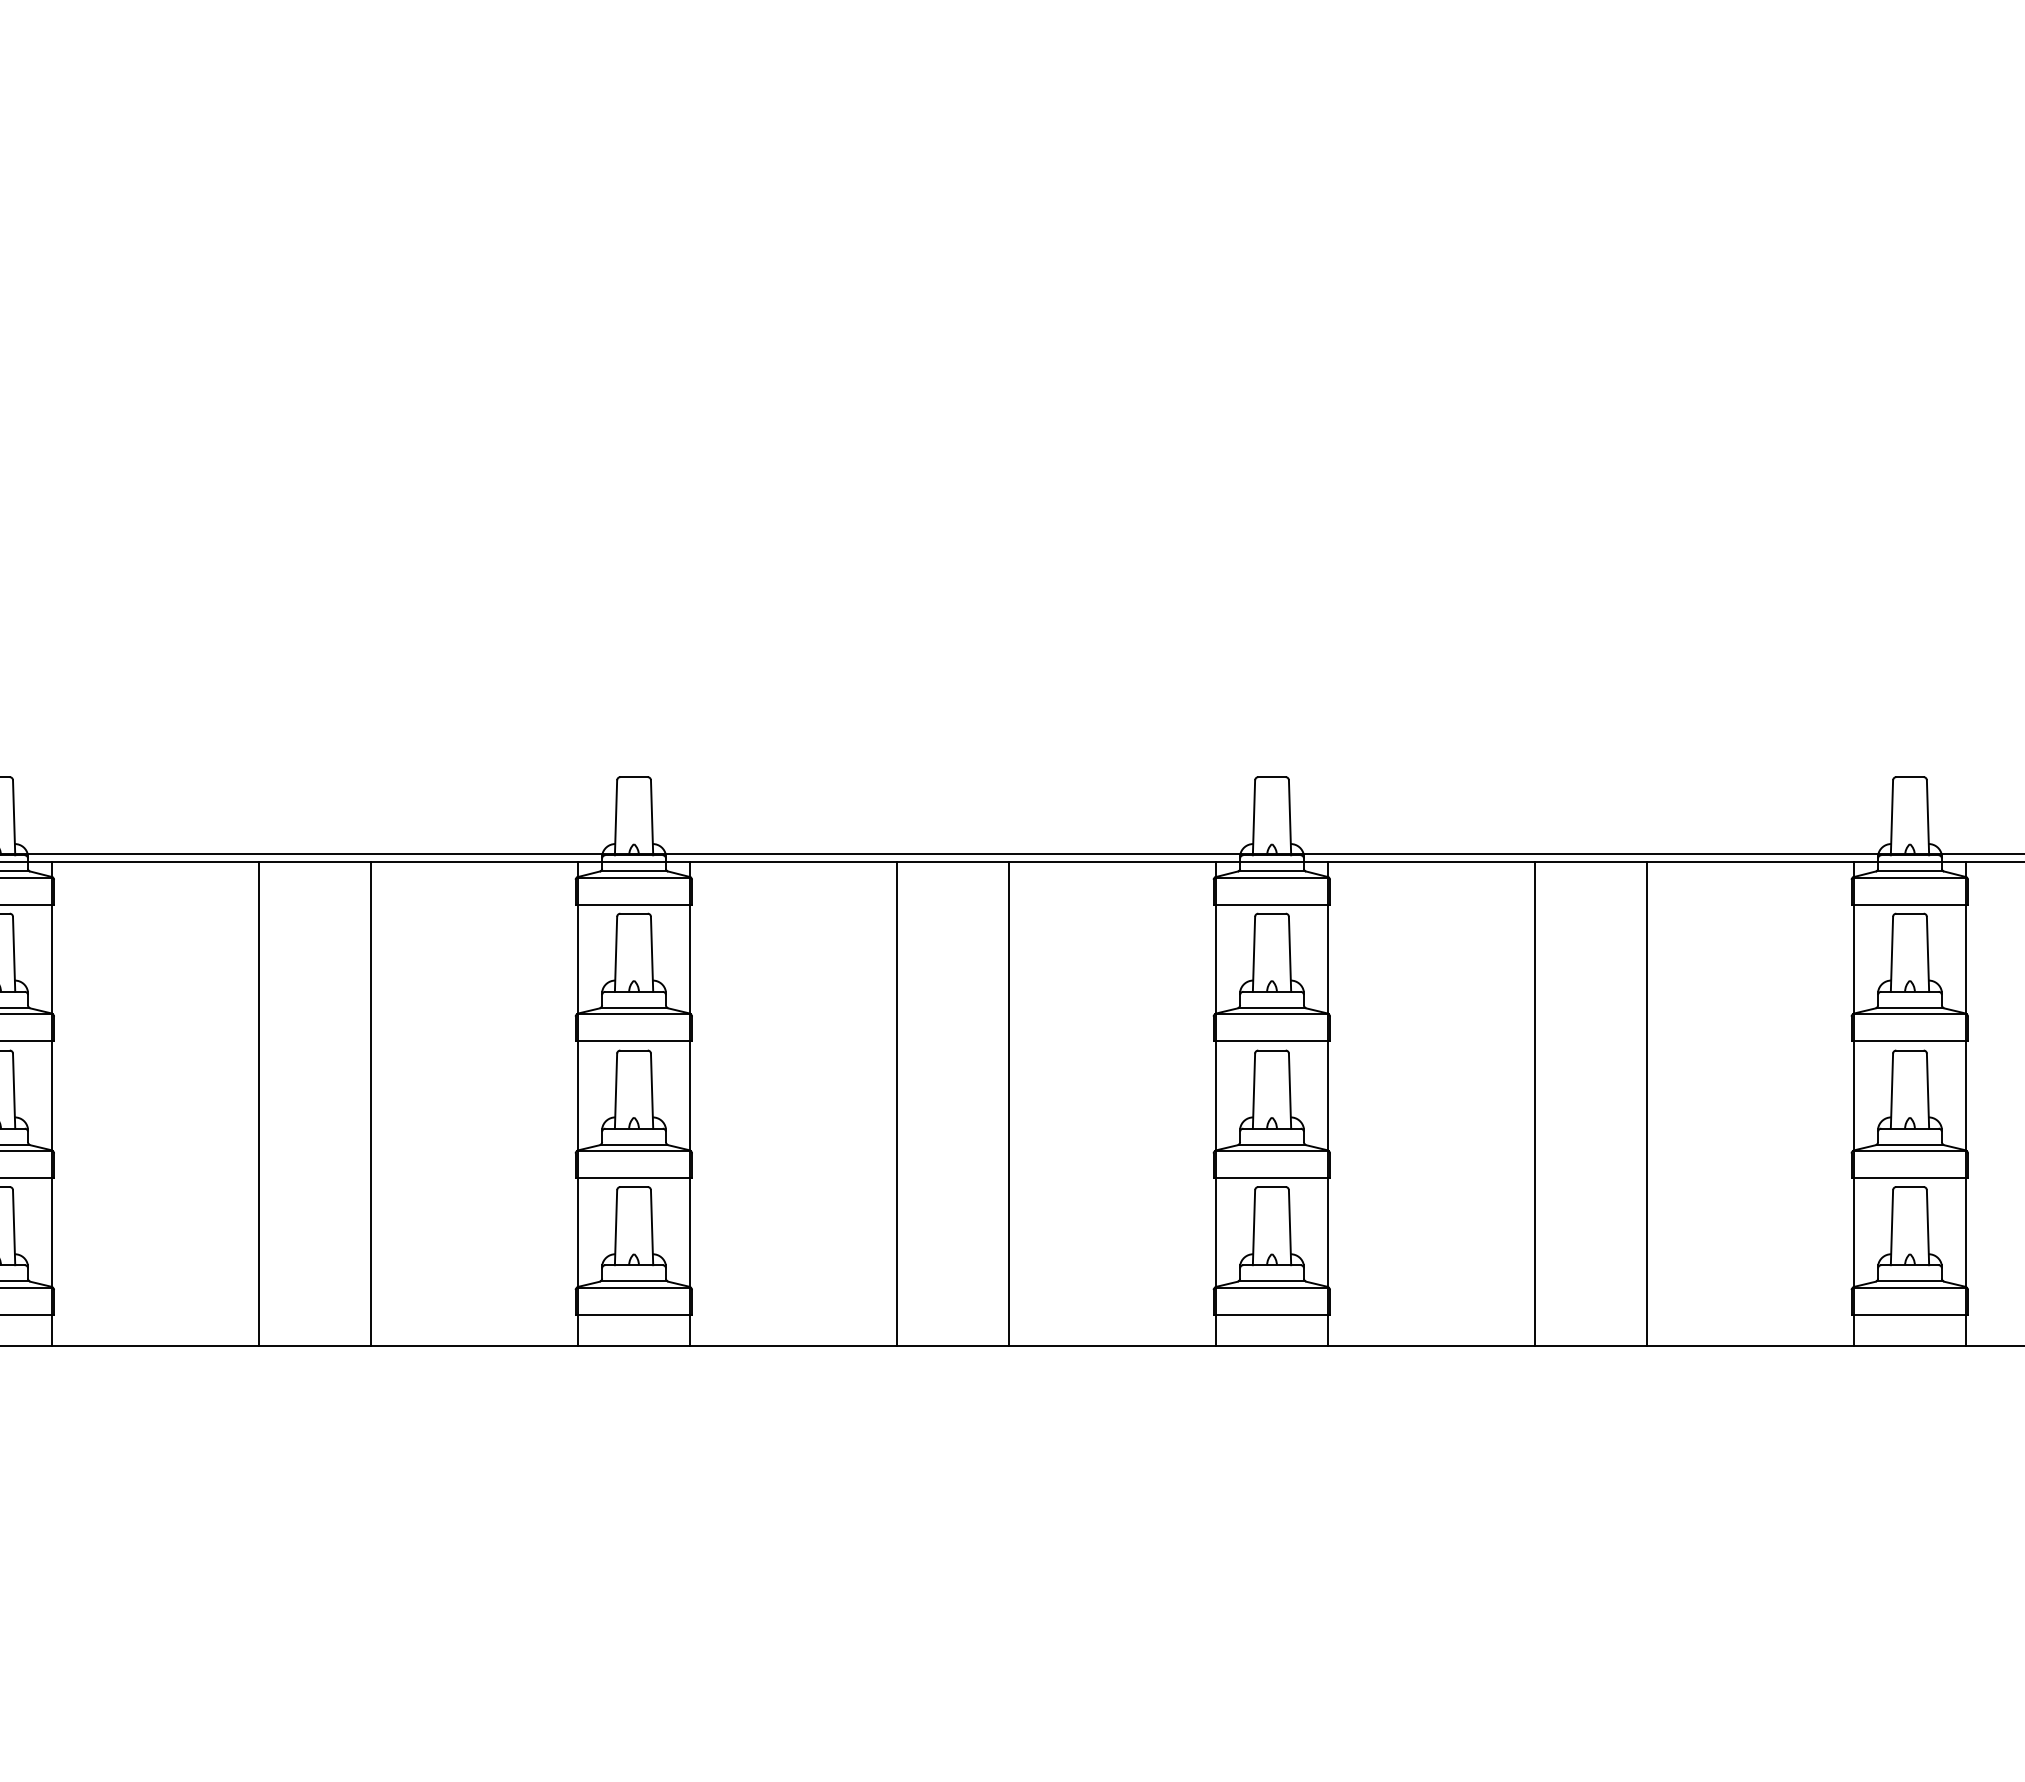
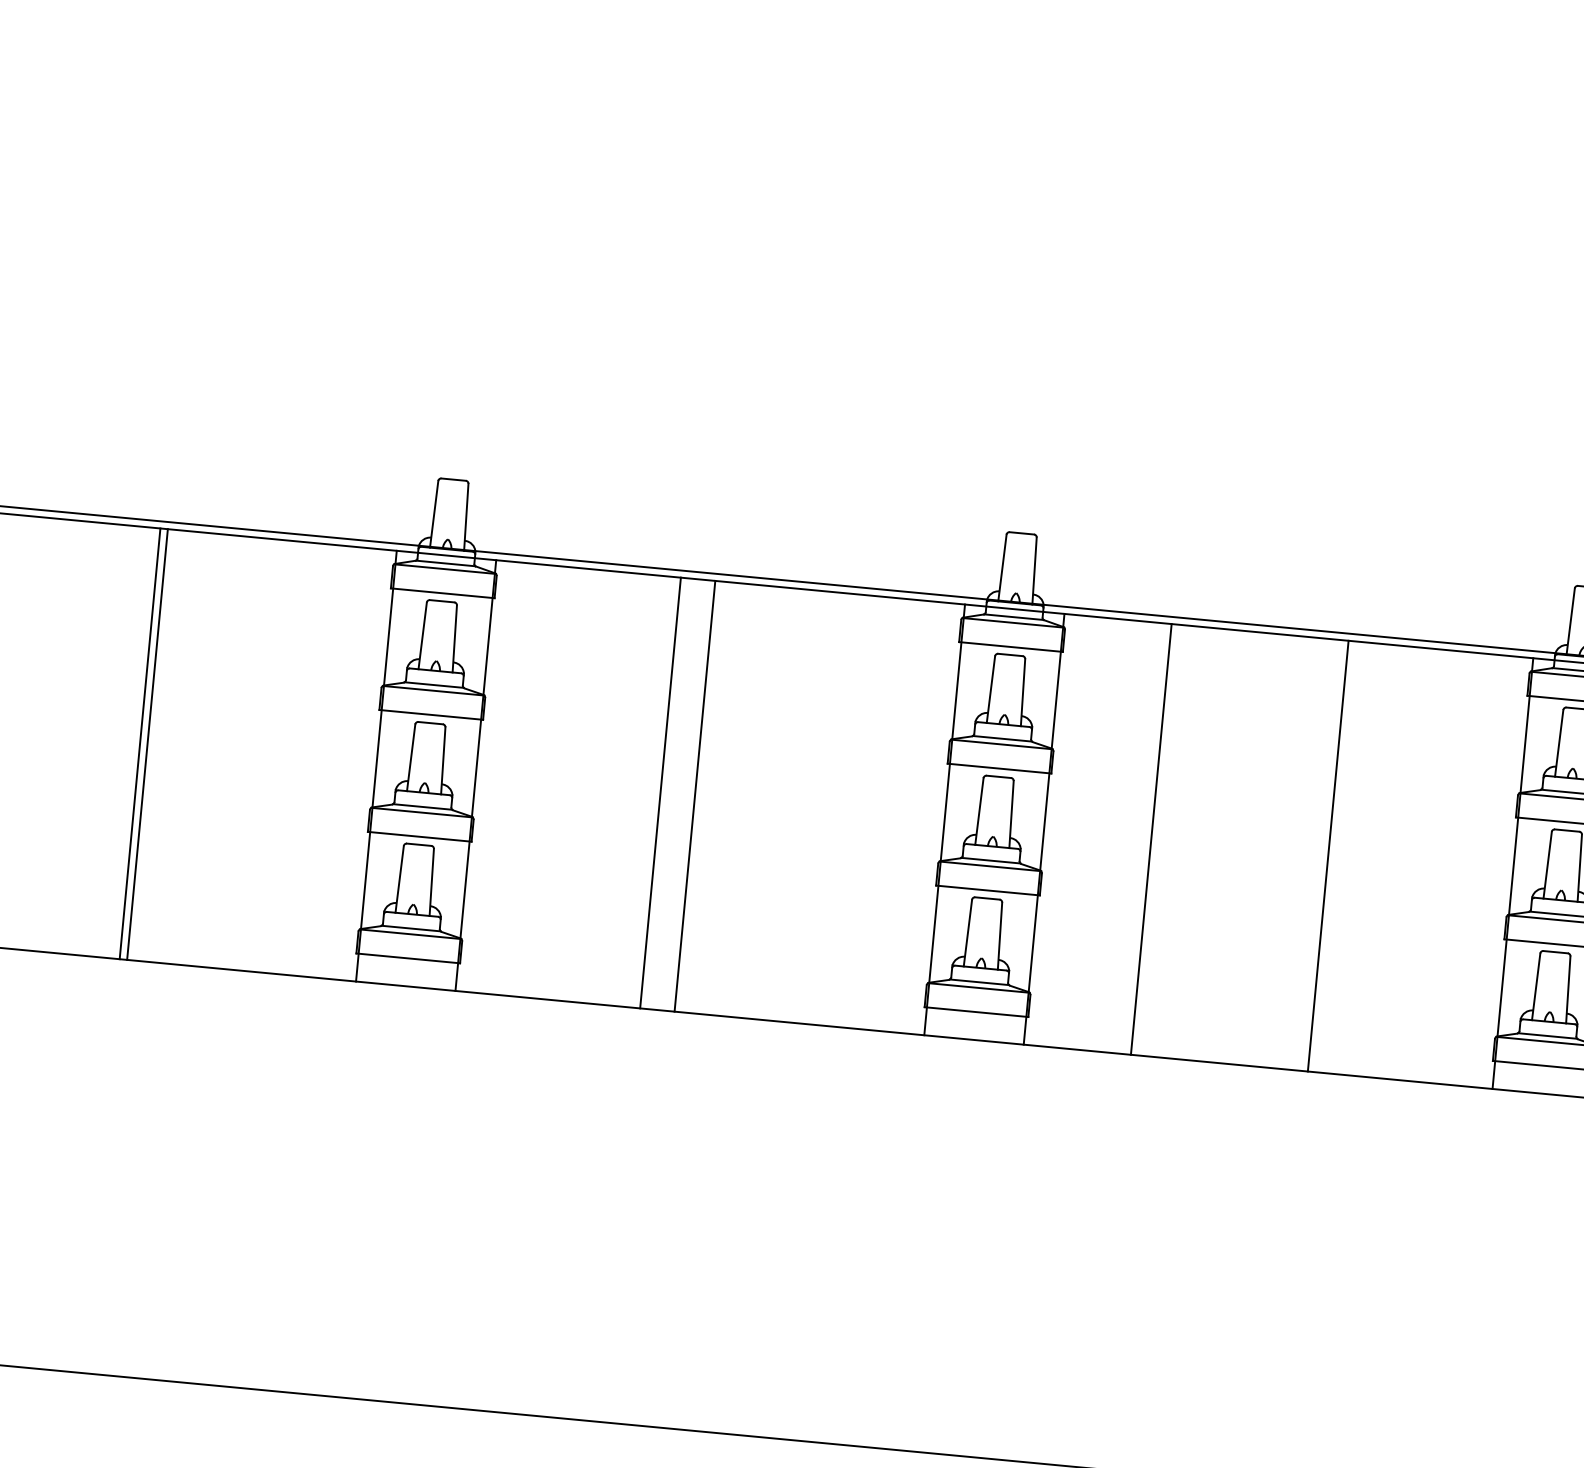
line: (259, 1103) -> (147, 744), moved
line: (370, 1103) -> (139, 743), moved
line: (1008, 1103) -> (694, 795), moved
line: (1535, 1103) -> (1151, 838), moved

